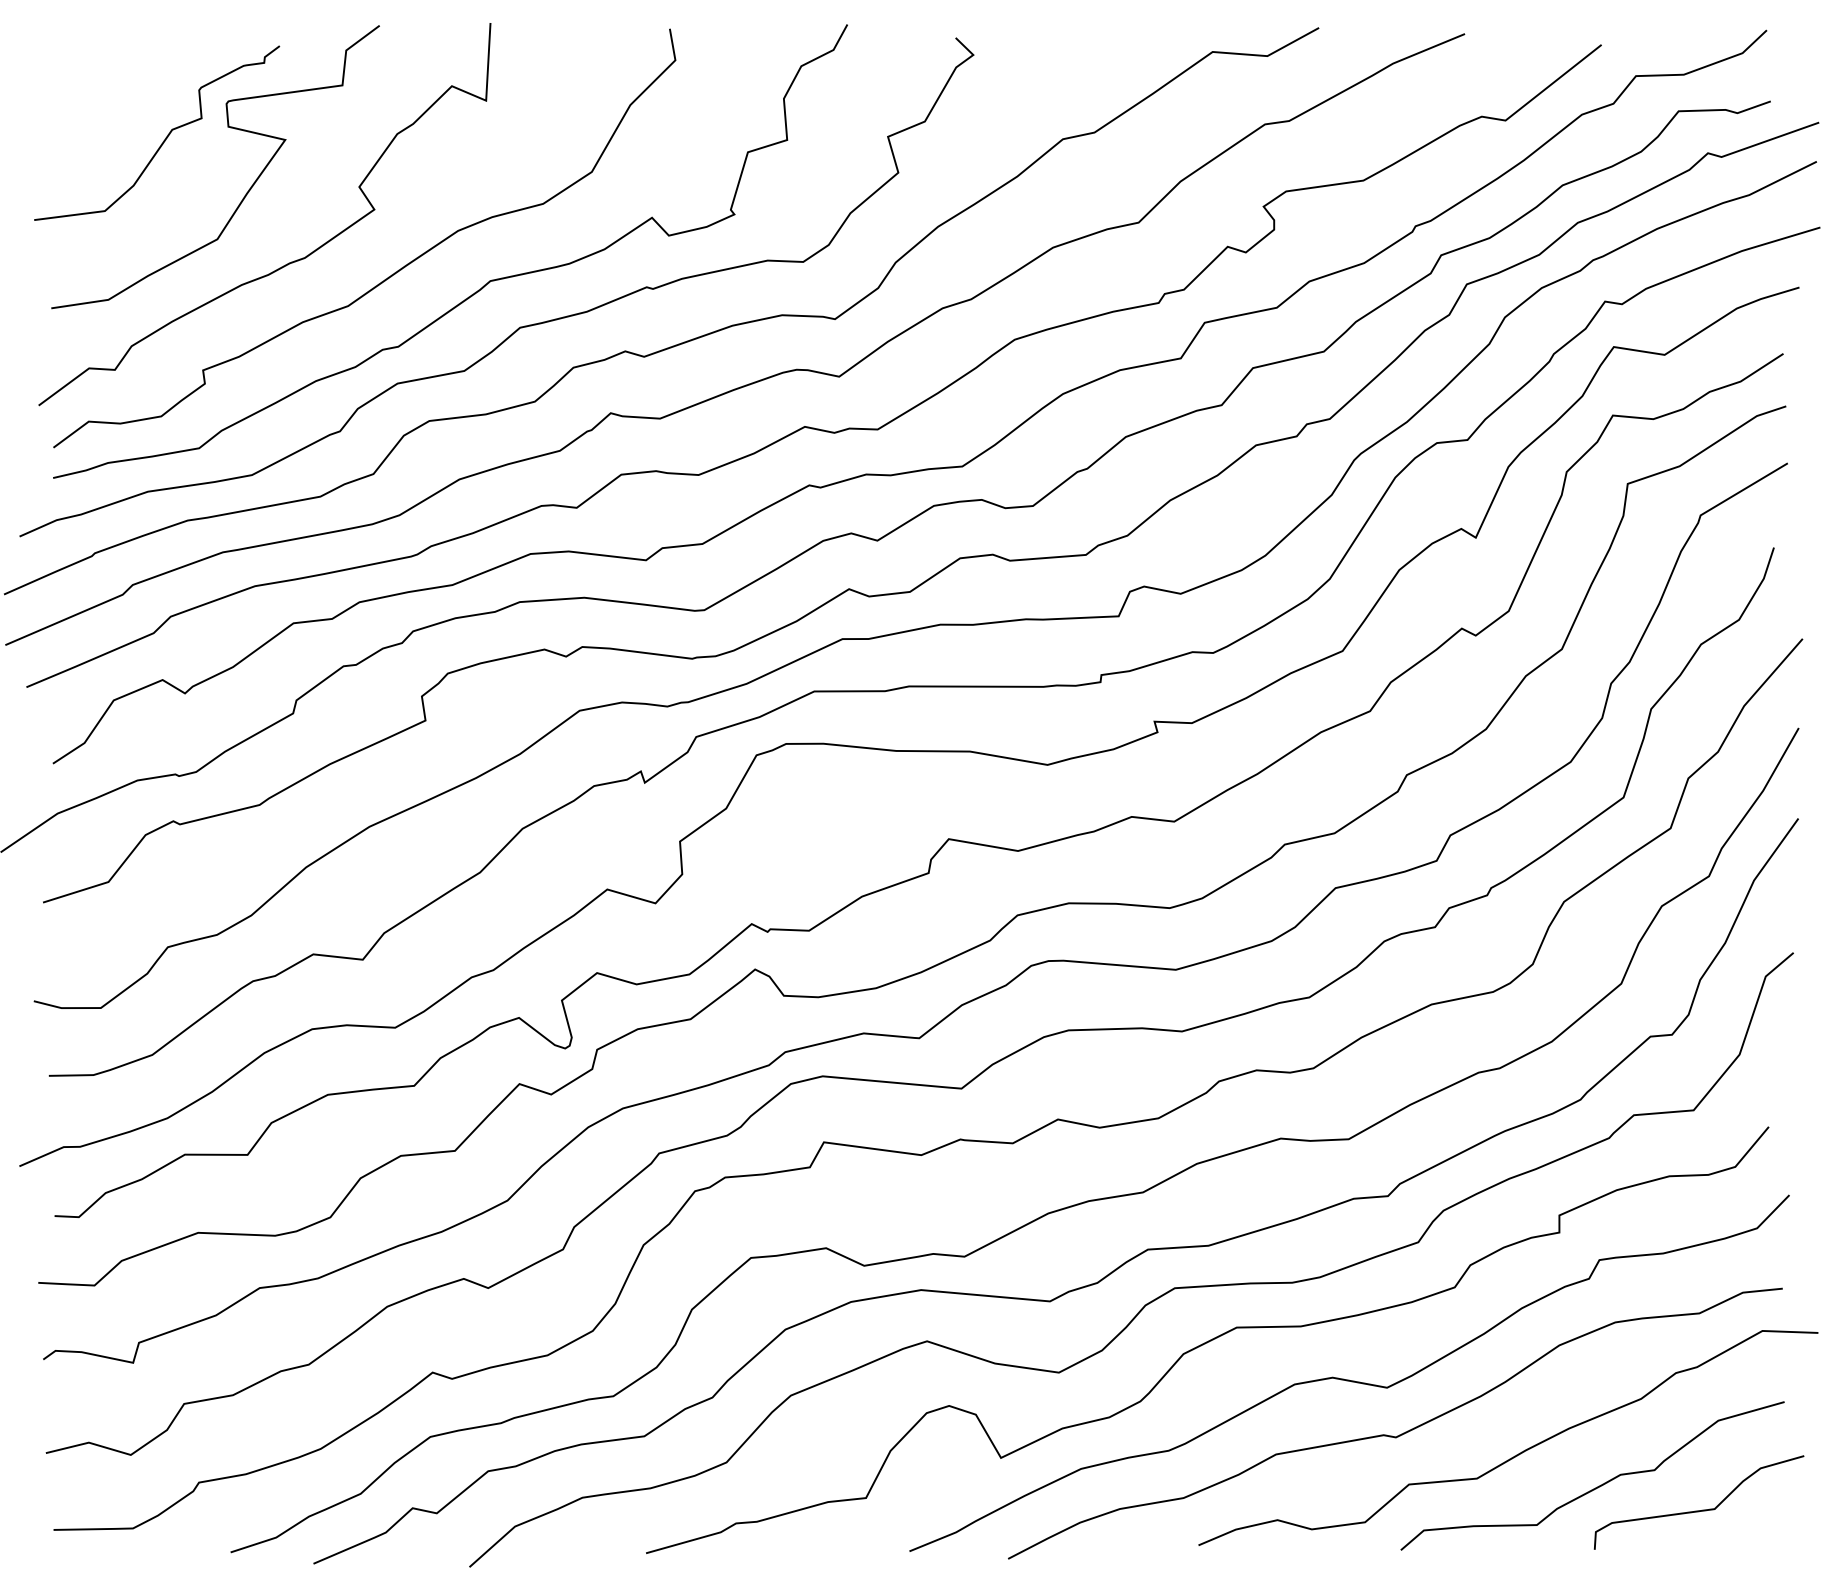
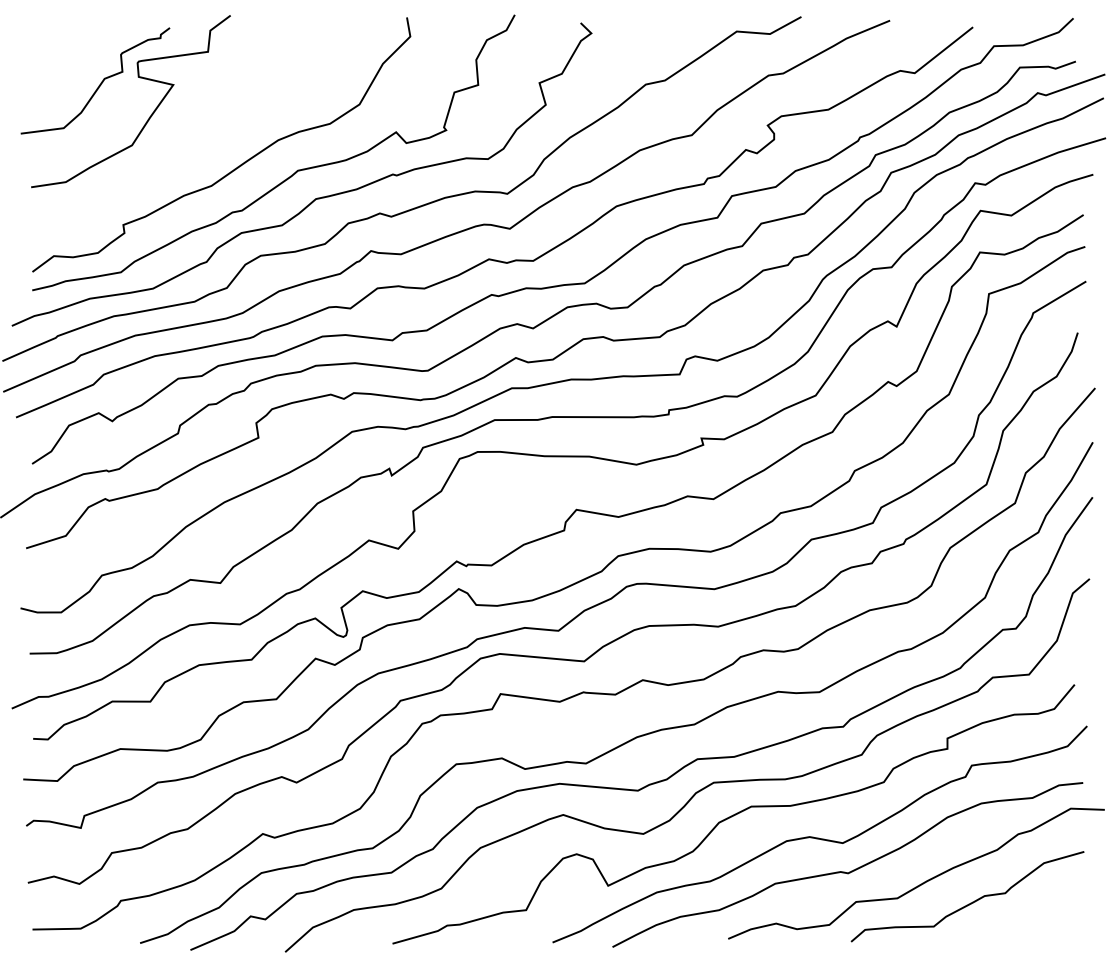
curve: (287, 262) -> (174, 159), removed
curve: (1704, 1508) -> (1035, 916), removed

